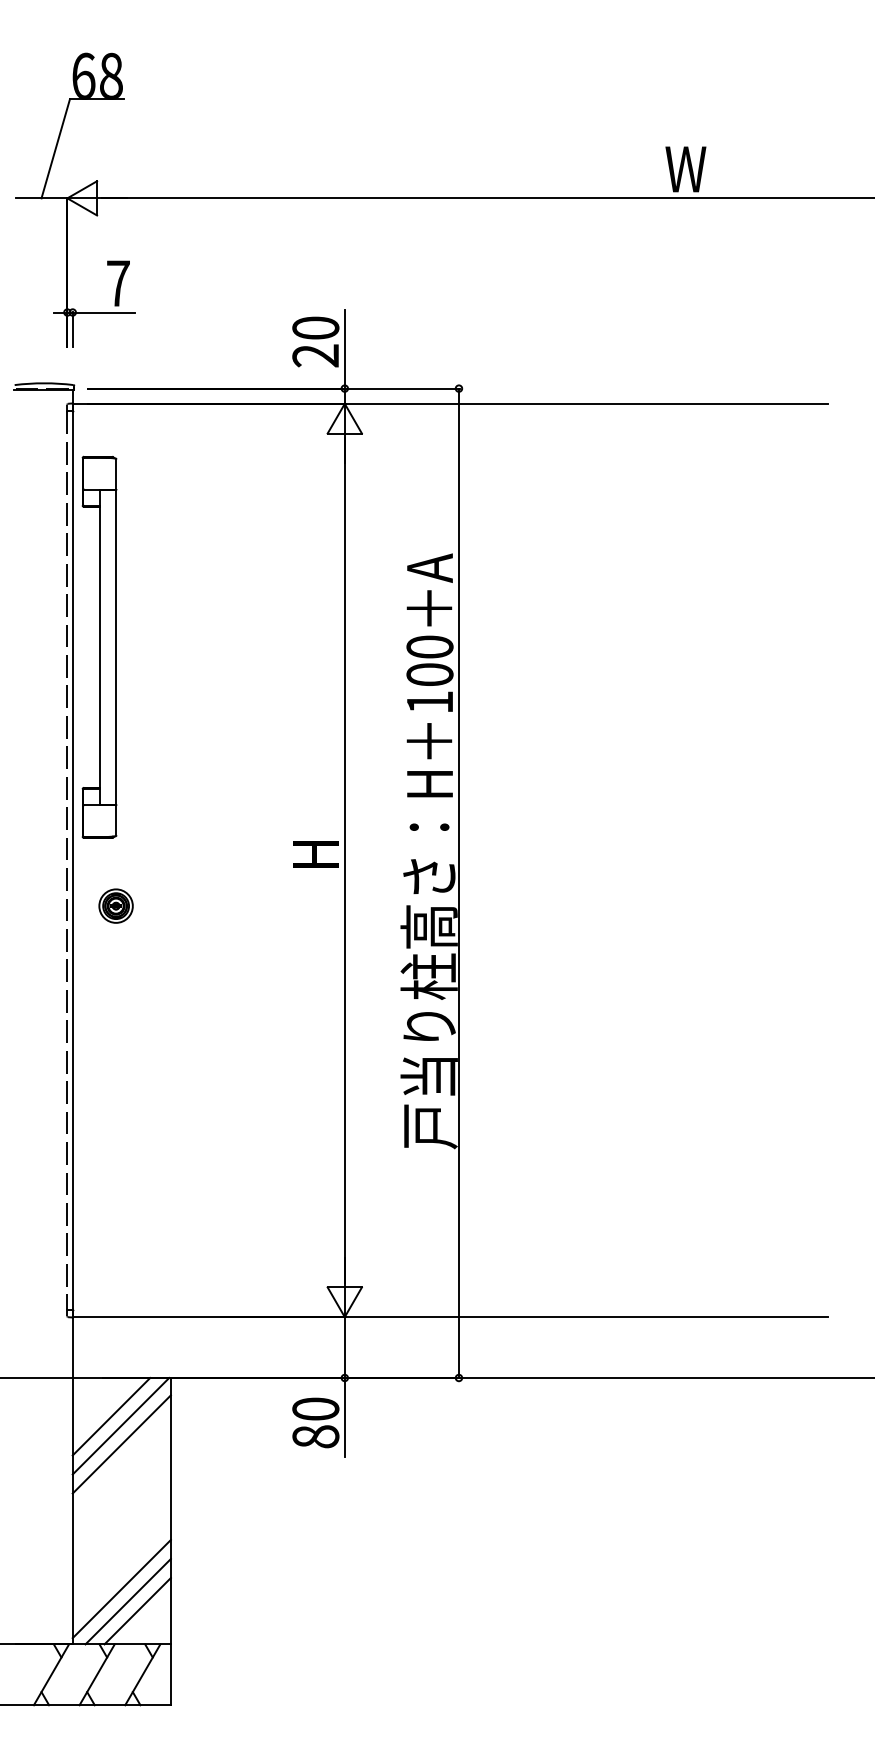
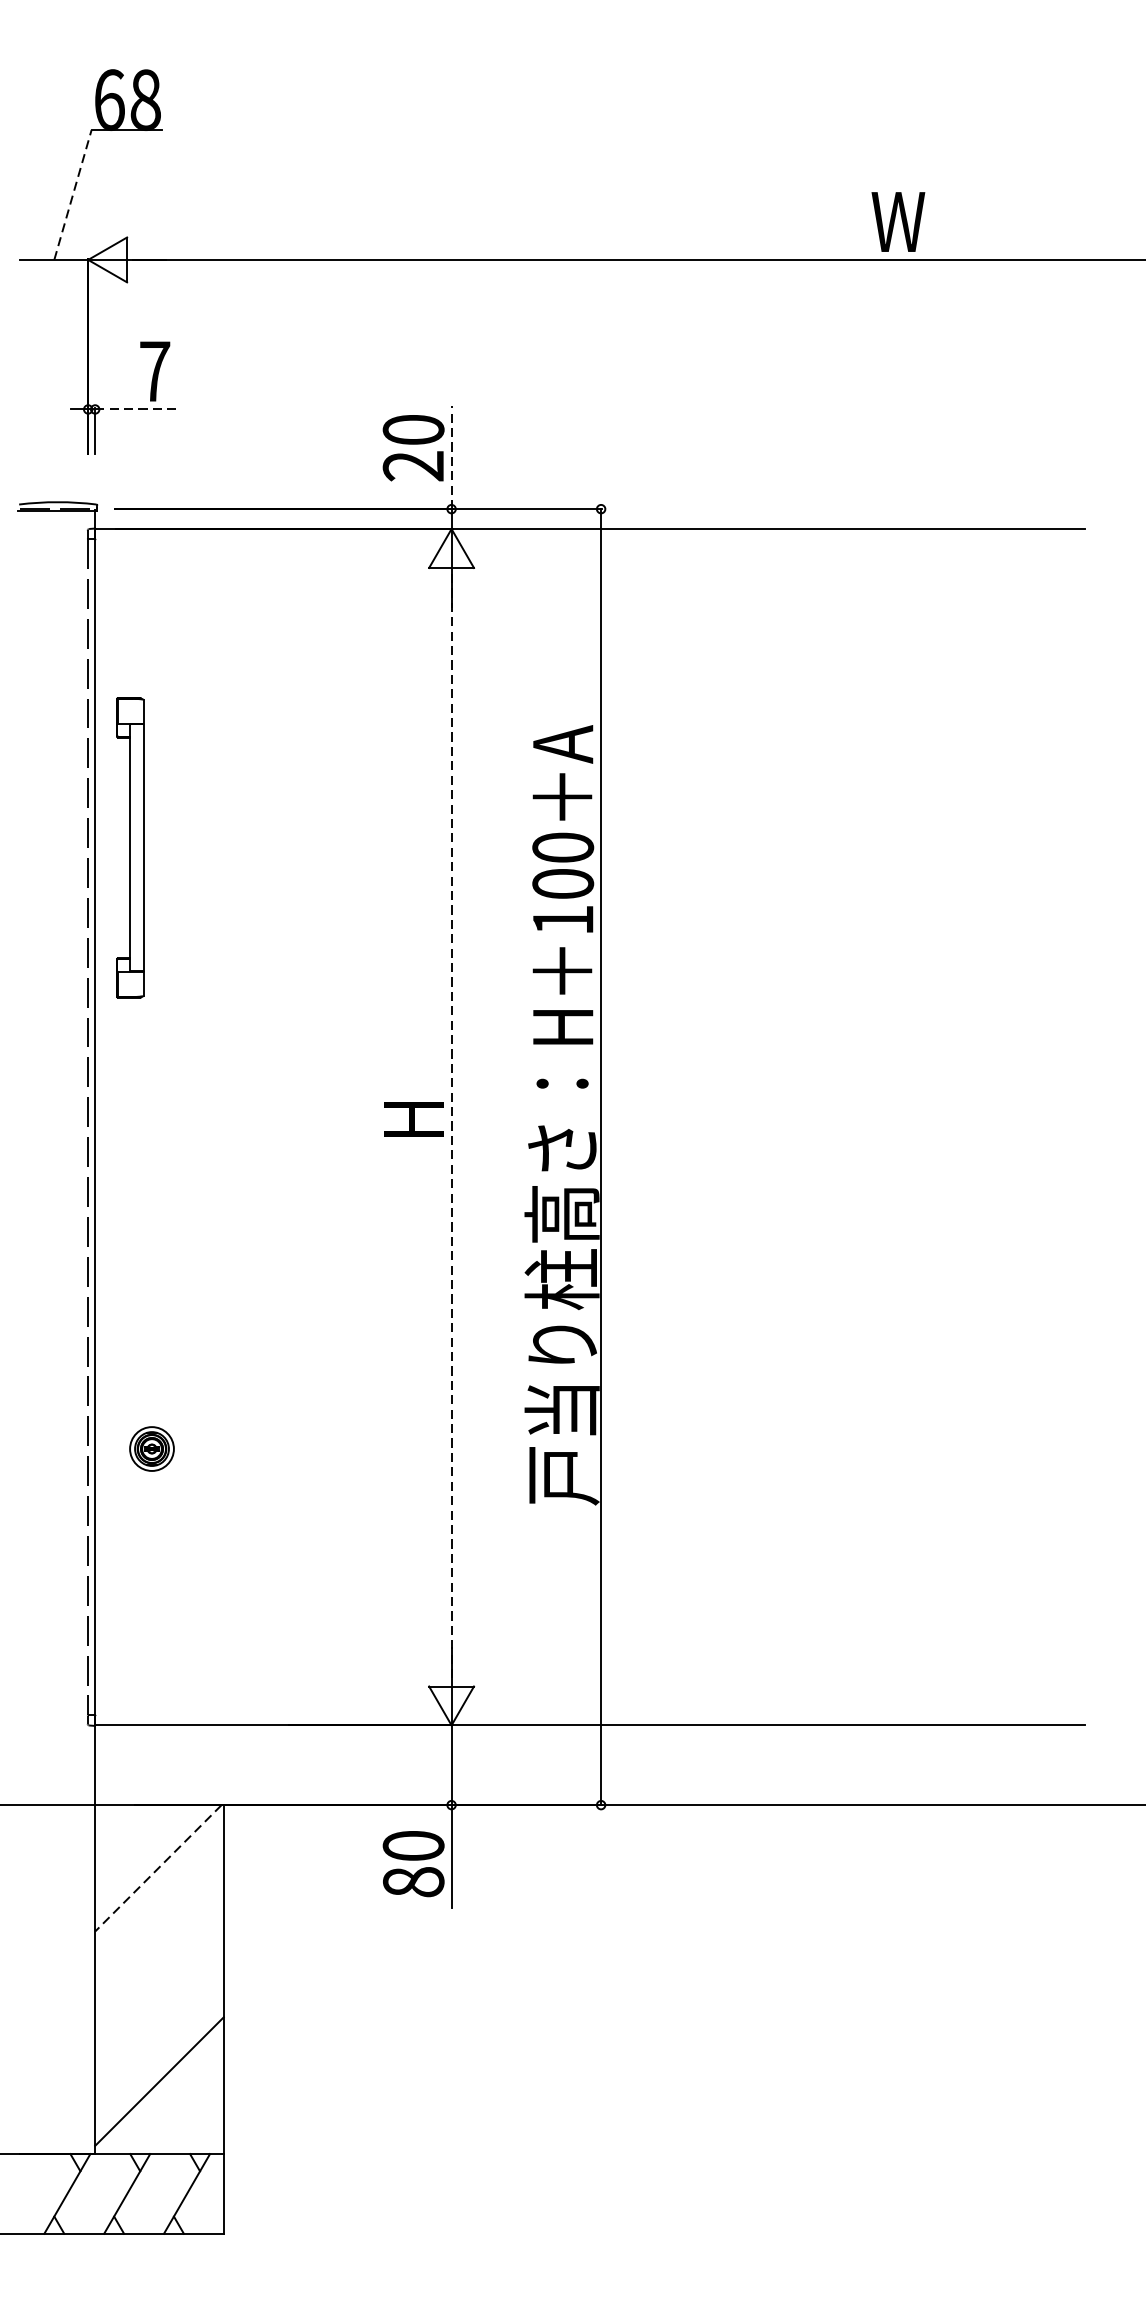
line: (55, 148) -> (72, 194), solid -> dashed
line: (104, 312) -> (136, 409), solid -> dashed
line: (344, 348) -> (451, 456), solid -> dashed
part: (99, 646) -> (130, 846), size x0.6
line: (344, 860) -> (451, 1127), solid -> dashed
part: (115, 905) -> (151, 1448), moved
line: (111, 1416) -> (145, 1855), removed
line: (120, 1426) -> (157, 1868), solid -> dashed
line: (121, 1444) -> (159, 1892), removed
line: (127, 1601) -> (166, 2097), removed
line: (137, 1611) -> (180, 2111), removed

